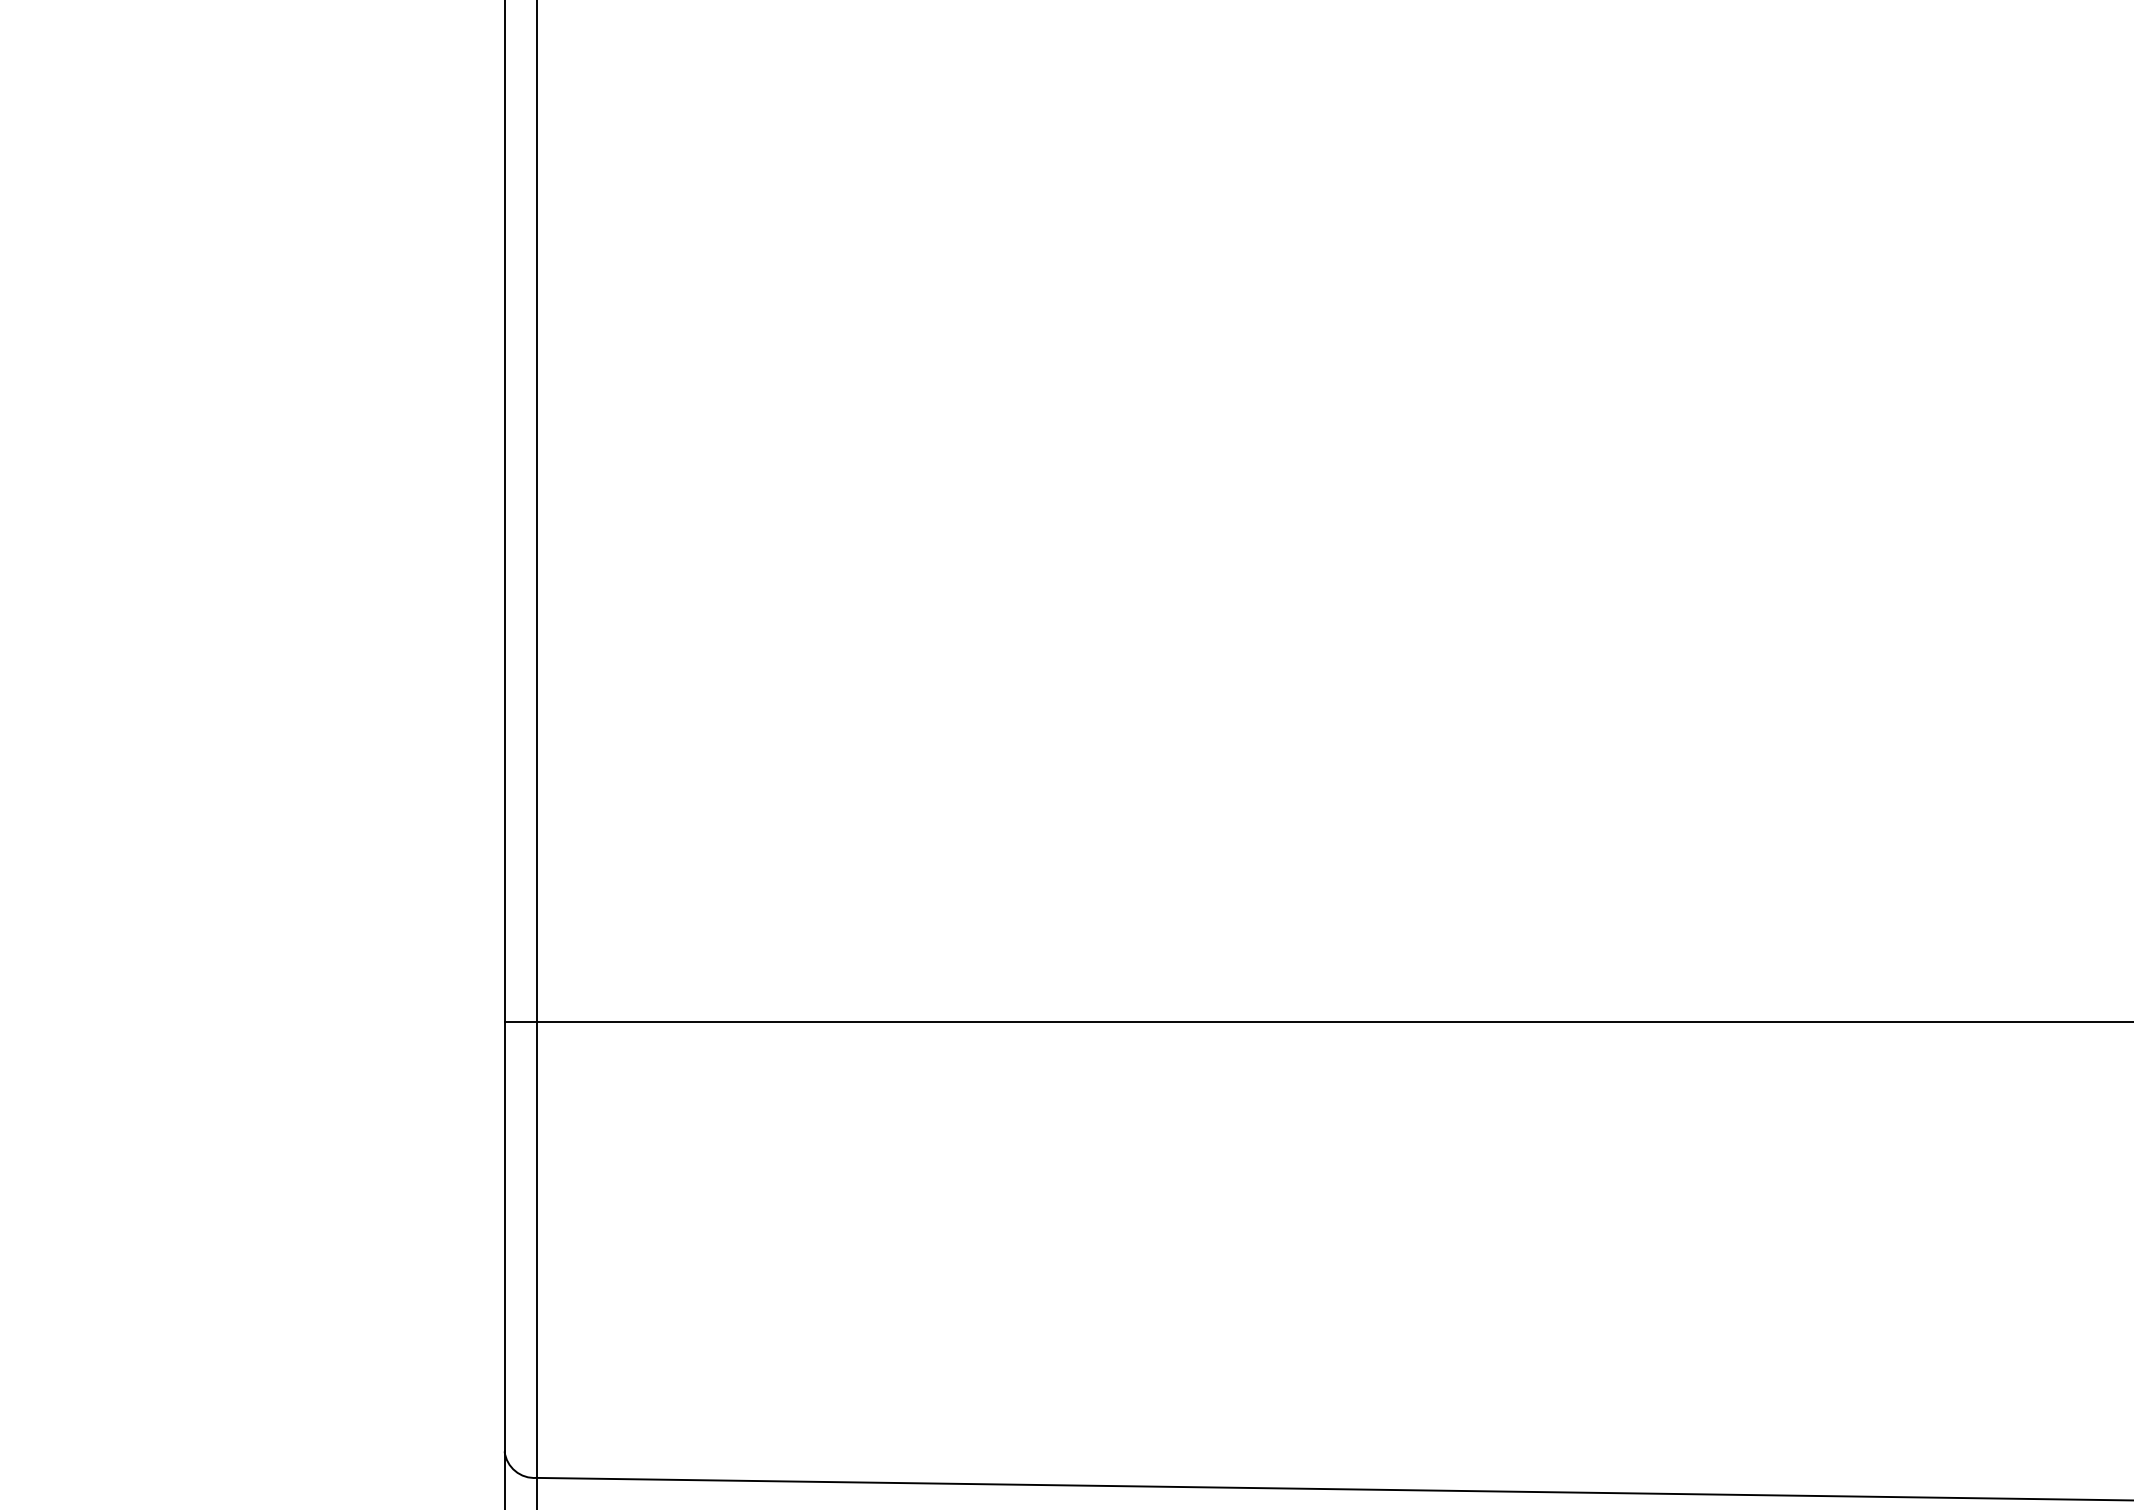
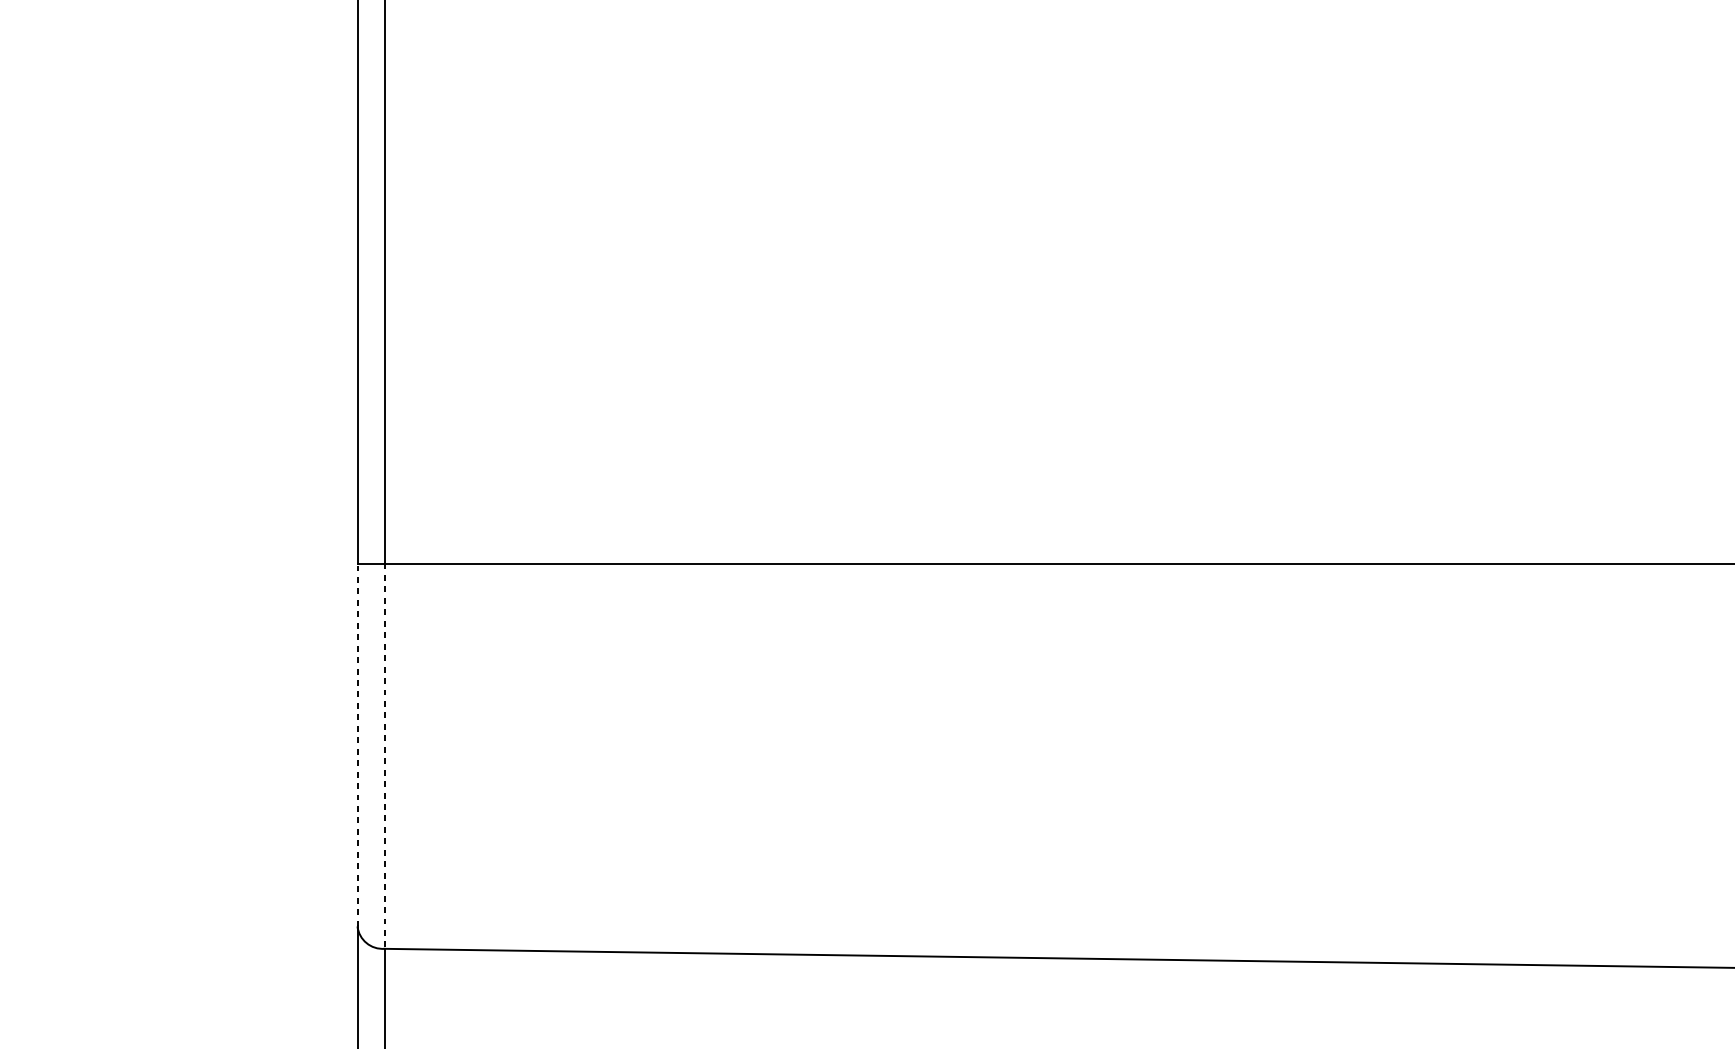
line: (504, 1236) -> (357, 744), solid -> dashed
line: (536, 1250) -> (384, 756), solid -> dashed

